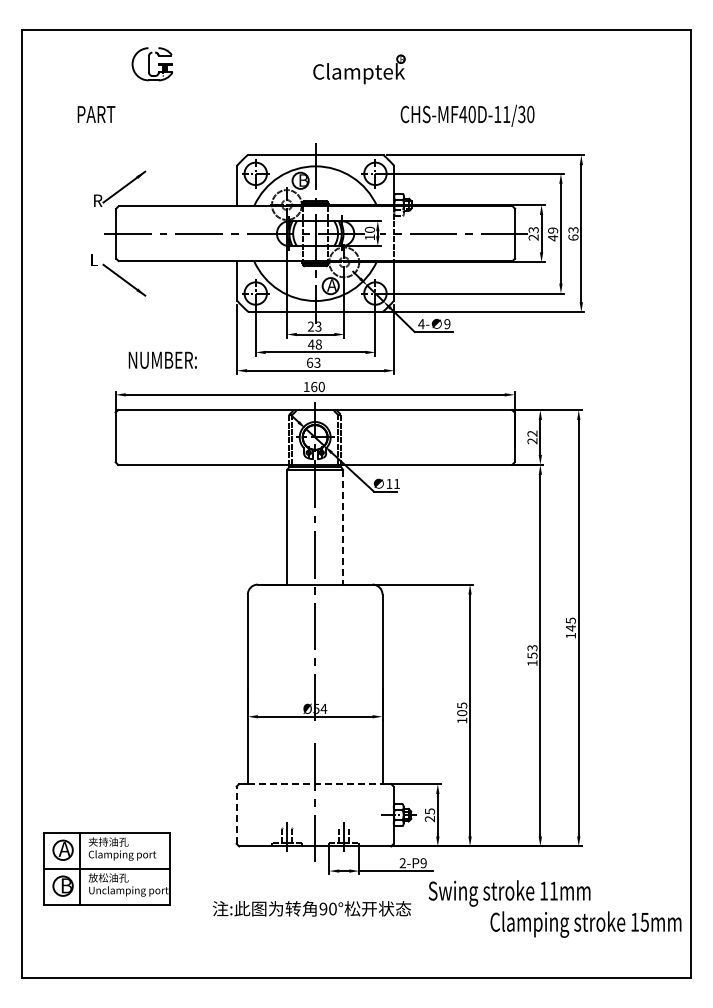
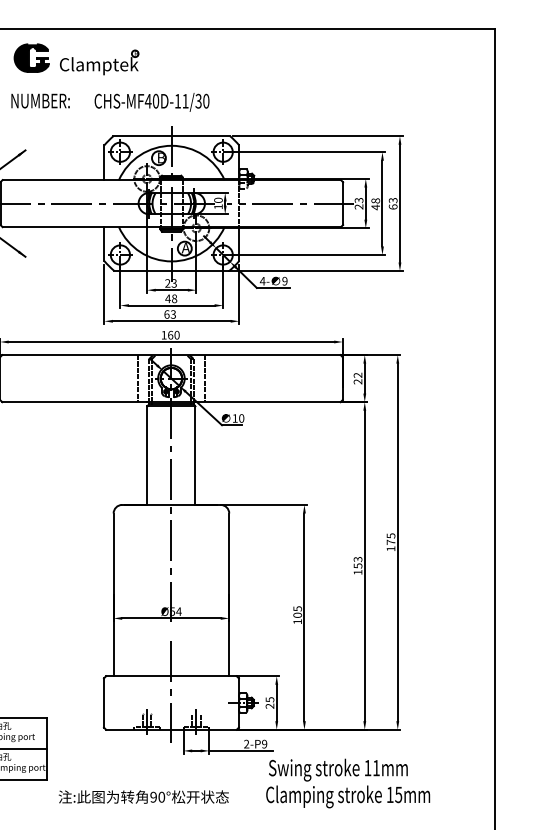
fill: (152, 64) -> (31, 58), added
part: (359, 69) -> (99, 62), moved
text: (467, 115) -> (151, 102), moved
text: (553, 230) -> (376, 200), 49 -> 48
text: (162, 359) -> (40, 100), moved
line: (276, 437) -> (138, 378), added
line: (353, 437) -> (204, 378), added
text: (397, 483) -> (242, 418), 11 -> 10
line: (343, 527) -> (195, 455), dashed -> solid
text: (570, 628) -> (390, 542), 145 -> 175
line: (315, 784) -> (171, 676), dashed -> solid
line: (236, 815) -> (103, 703), dashed -> solid
text: (311, 908) -> (143, 796), moved
text: (585, 924) -> (347, 796), moved

